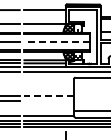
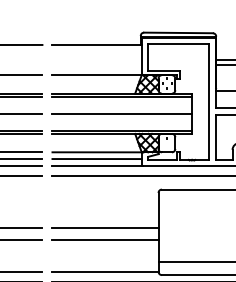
line: (57, 42) -> (123, 114), dashed -> solid
line: (49, 95) -> (106, 227), dashed -> solid
line: (48, 101) -> (103, 240), added

